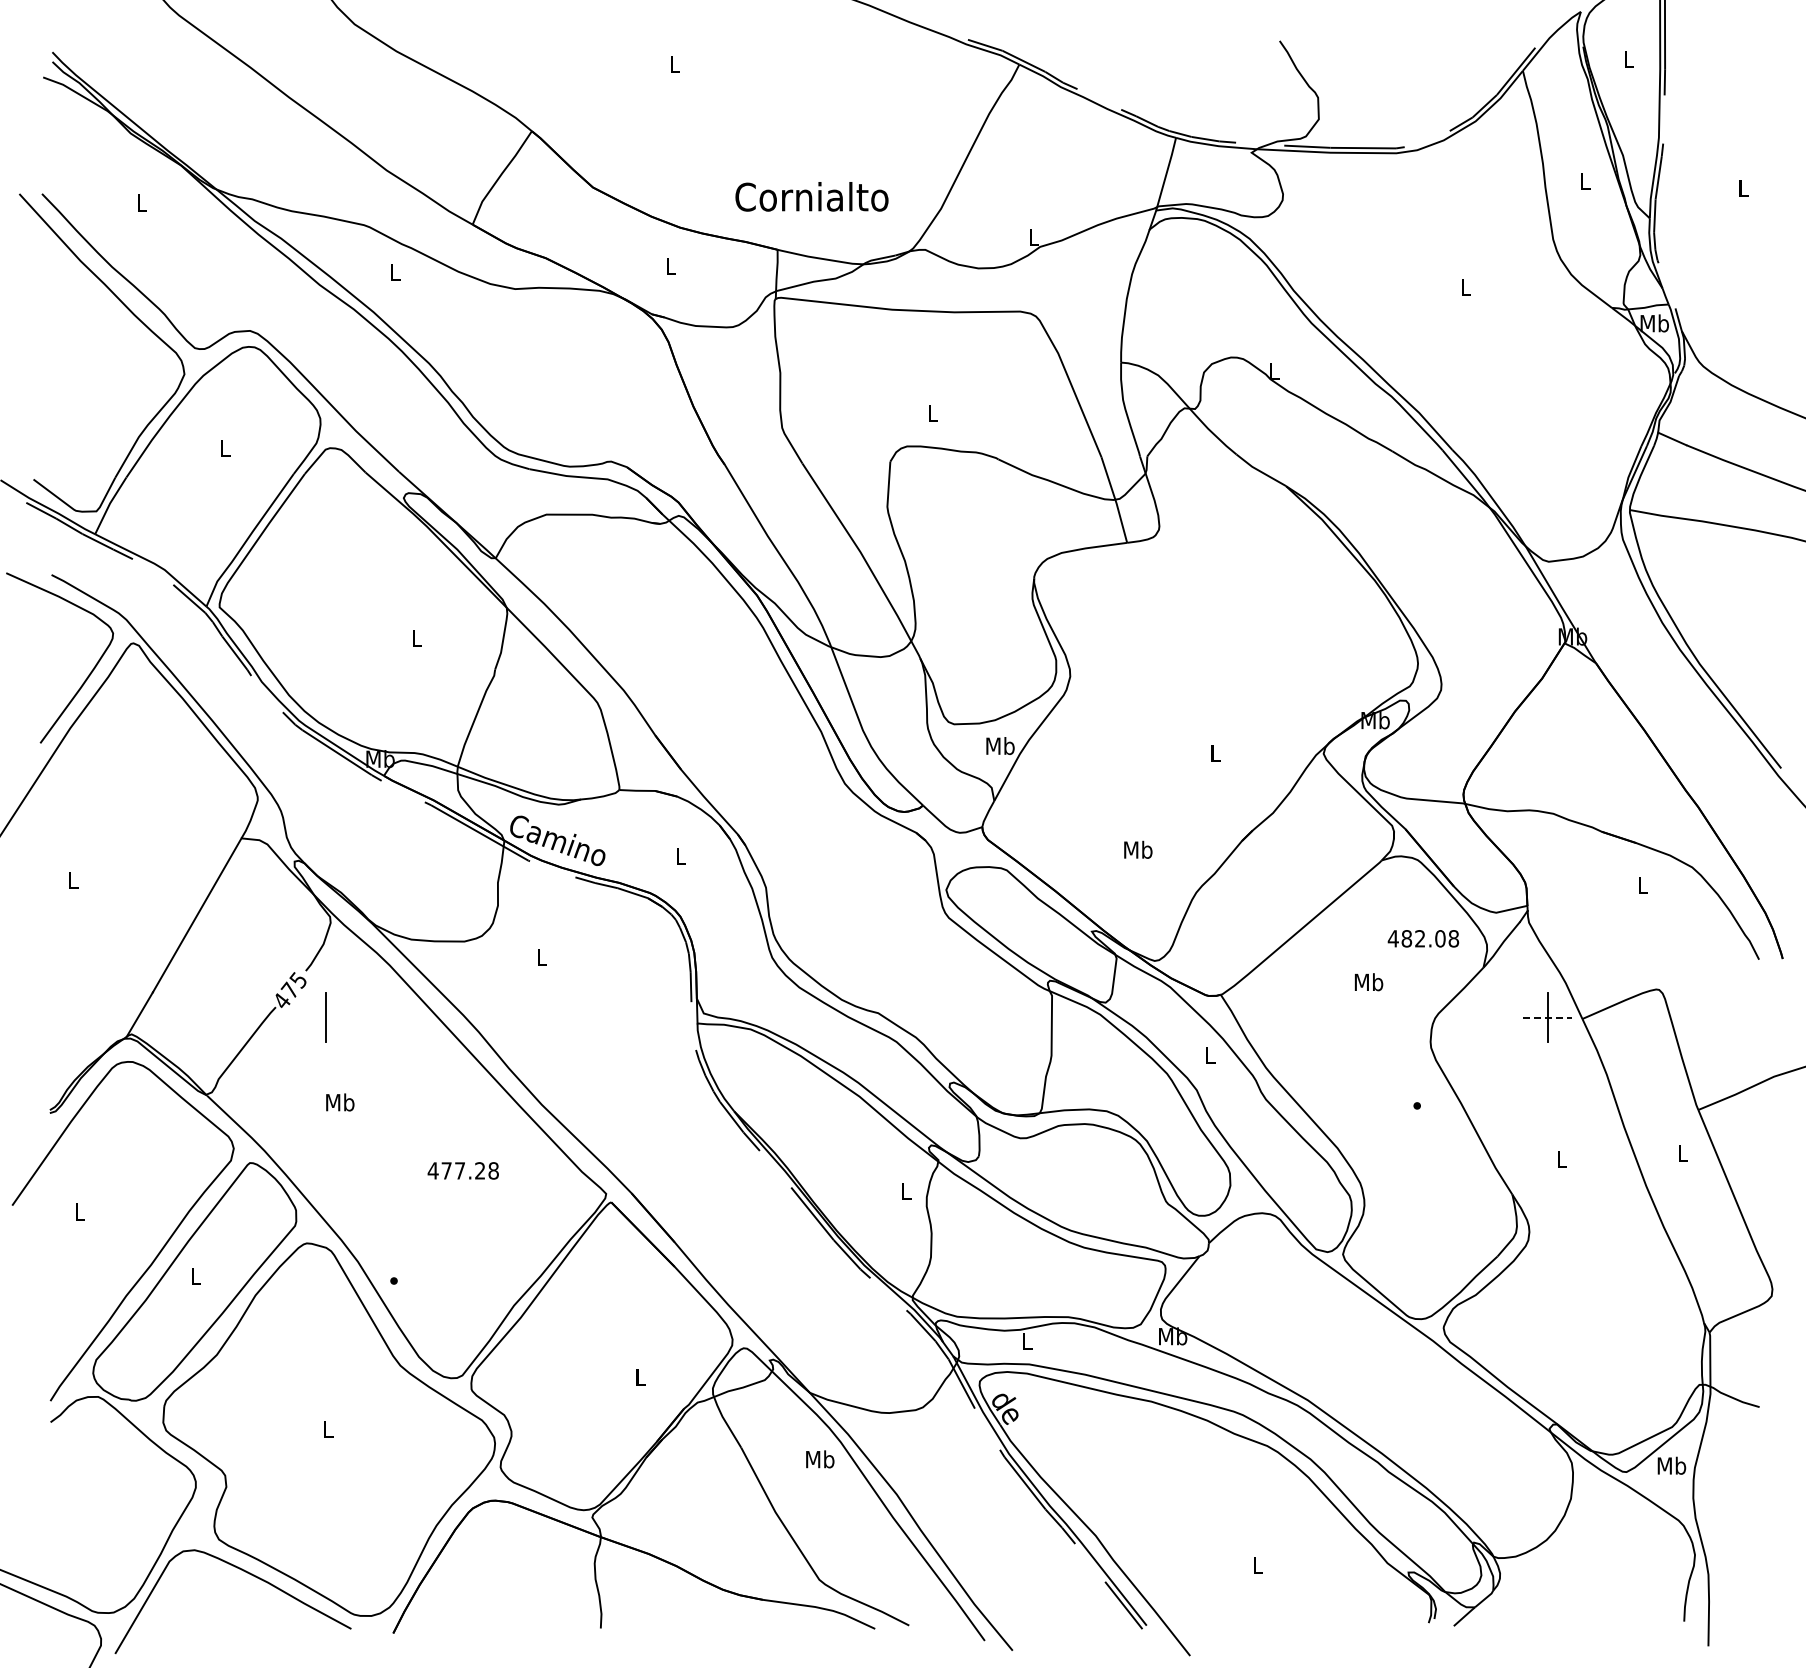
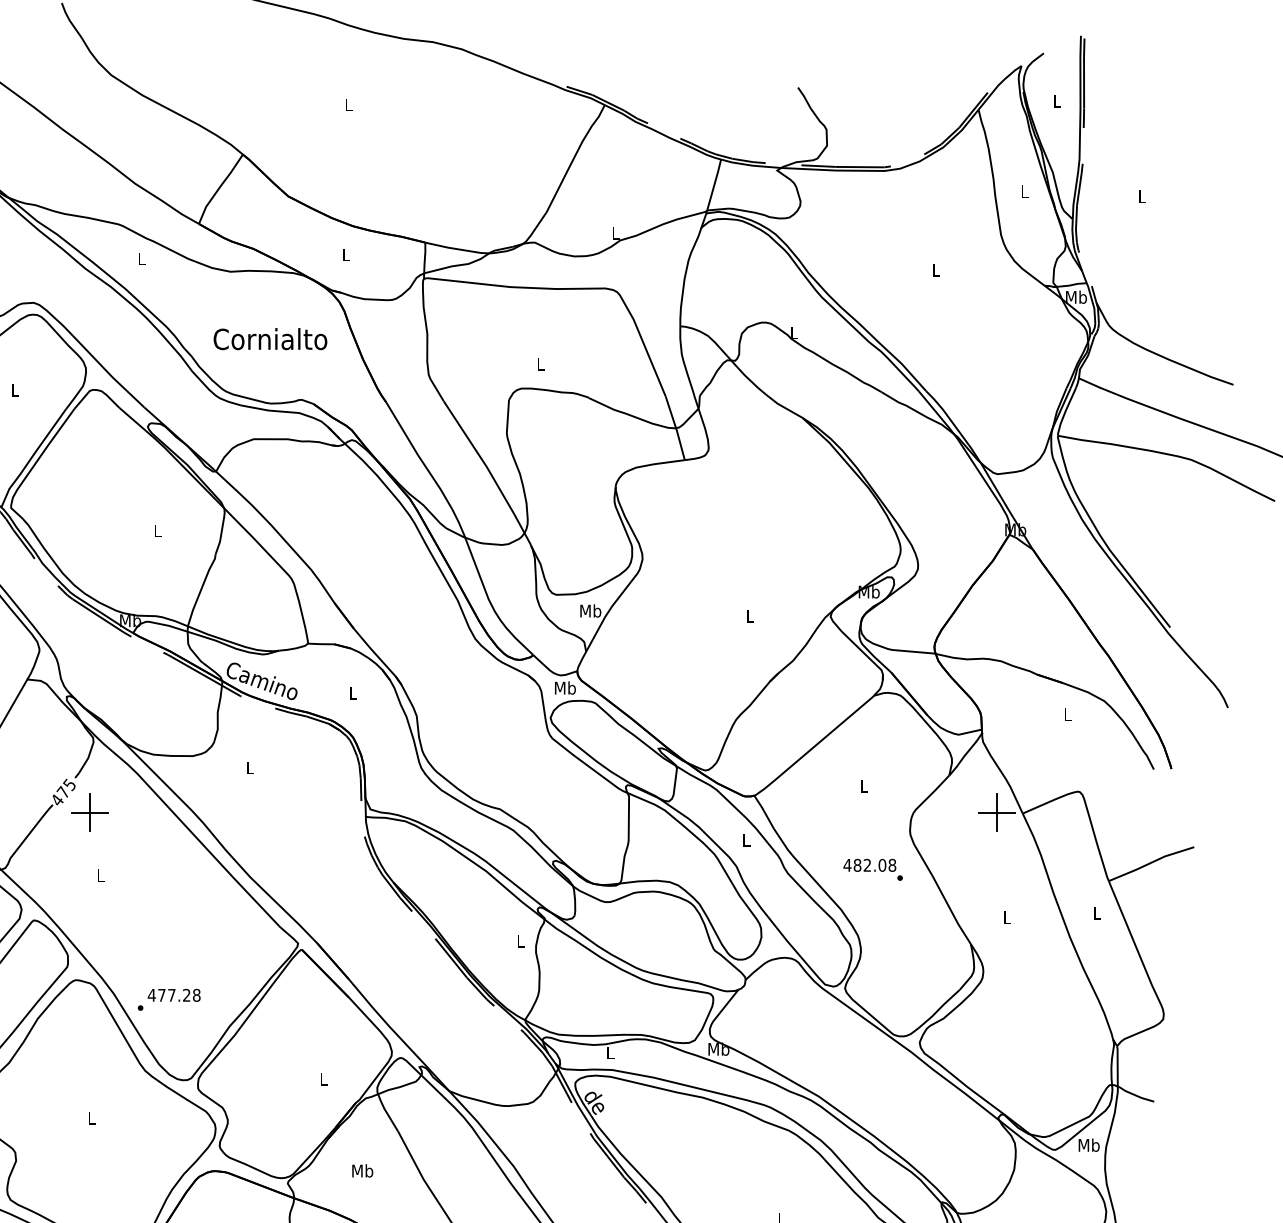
text: (811, 196) -> (270, 338), moved
text: (1138, 849) -> (565, 687), moved
text: (1423, 938) -> (869, 865), moved
text: (1368, 982) -> (863, 786), Mb -> L
line: (325, 1017) -> (89, 812), added
line: (1548, 1017) -> (997, 812), dashed -> solid
text: (340, 1102) -> (100, 875), Mb -> L
text: (462, 1170) -> (173, 995), moved
text: (820, 1459) -> (362, 1171), moved

